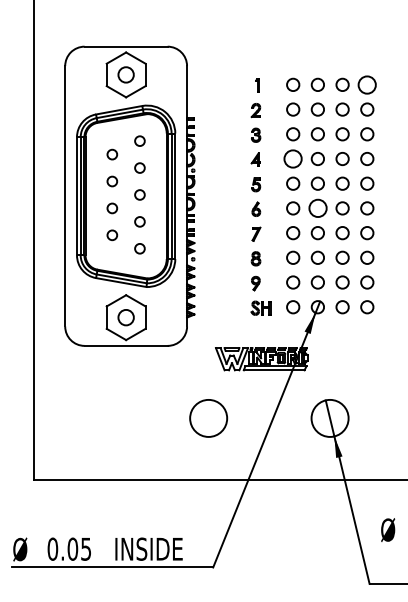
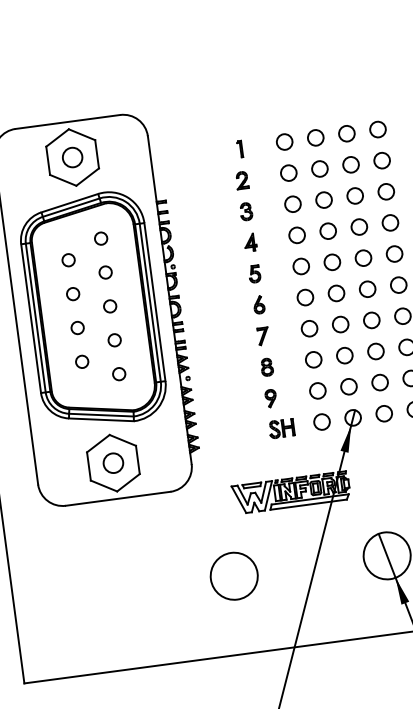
circle: (367, 84) -> (378, 129), size x0.71
circle: (293, 158) -> (297, 234), size x0.71
circle: (317, 208) -> (336, 293), size x0.71

